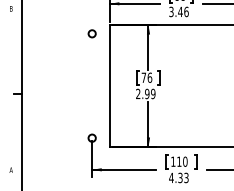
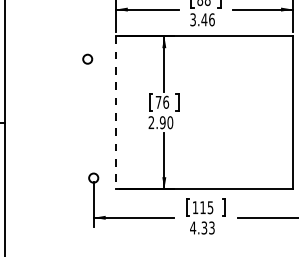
circle: (92, 33) -> (87, 58), moved
line: (109, 85) -> (115, 112), solid -> dashed
text: (153, 93) -> (170, 122), 2.99 -> 2.90
text: (185, 161) -> (210, 207), 110 -> 115

